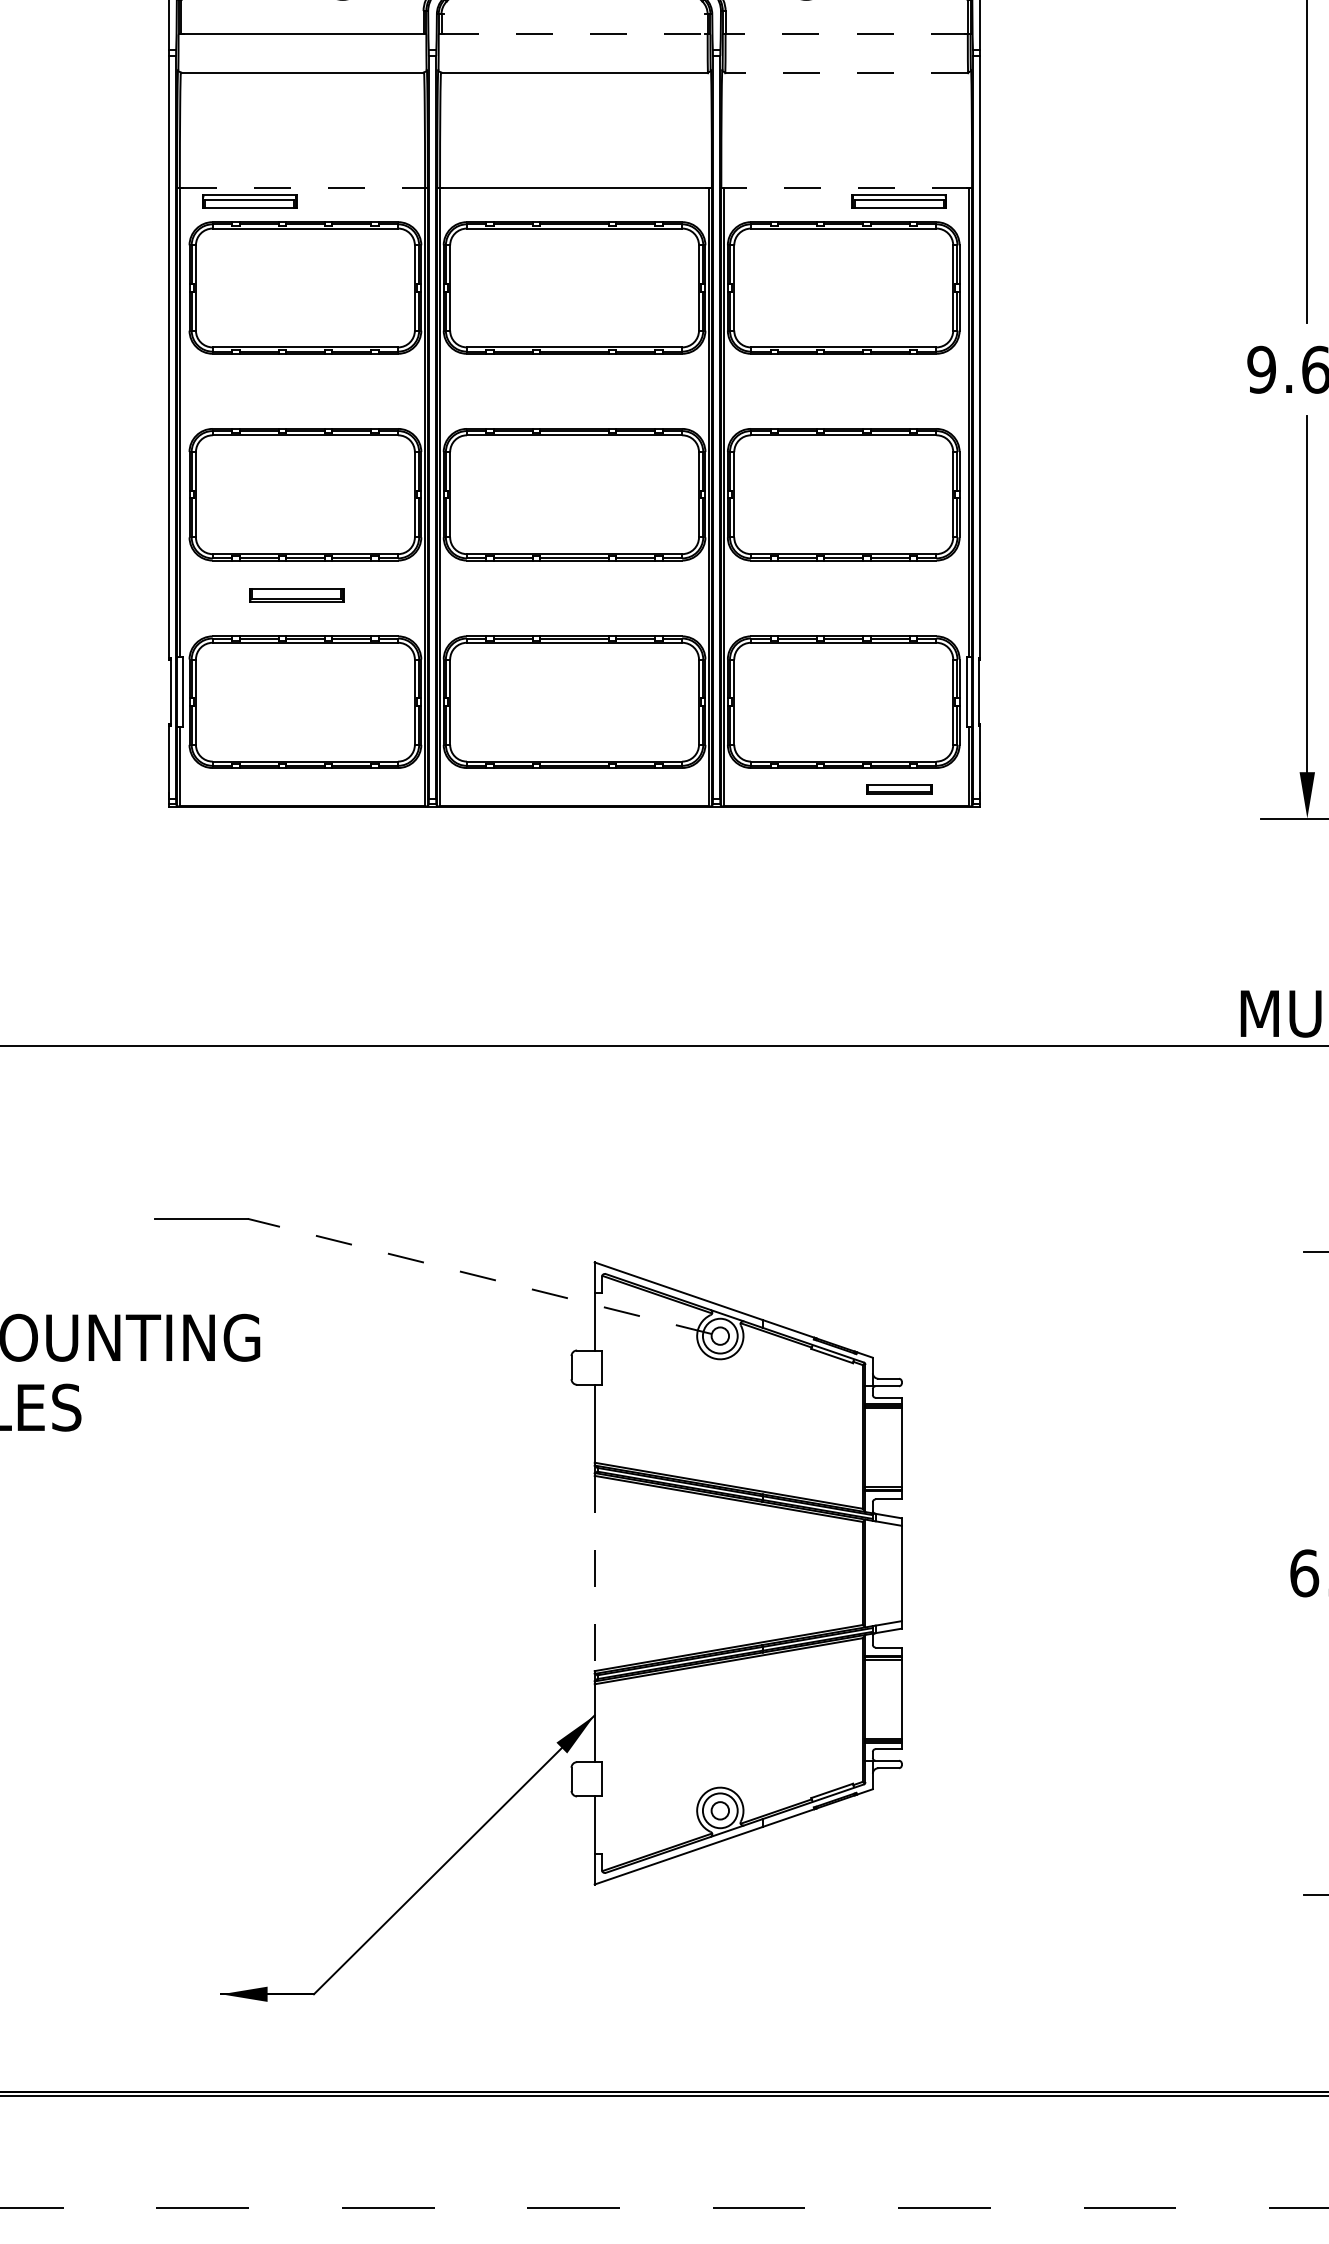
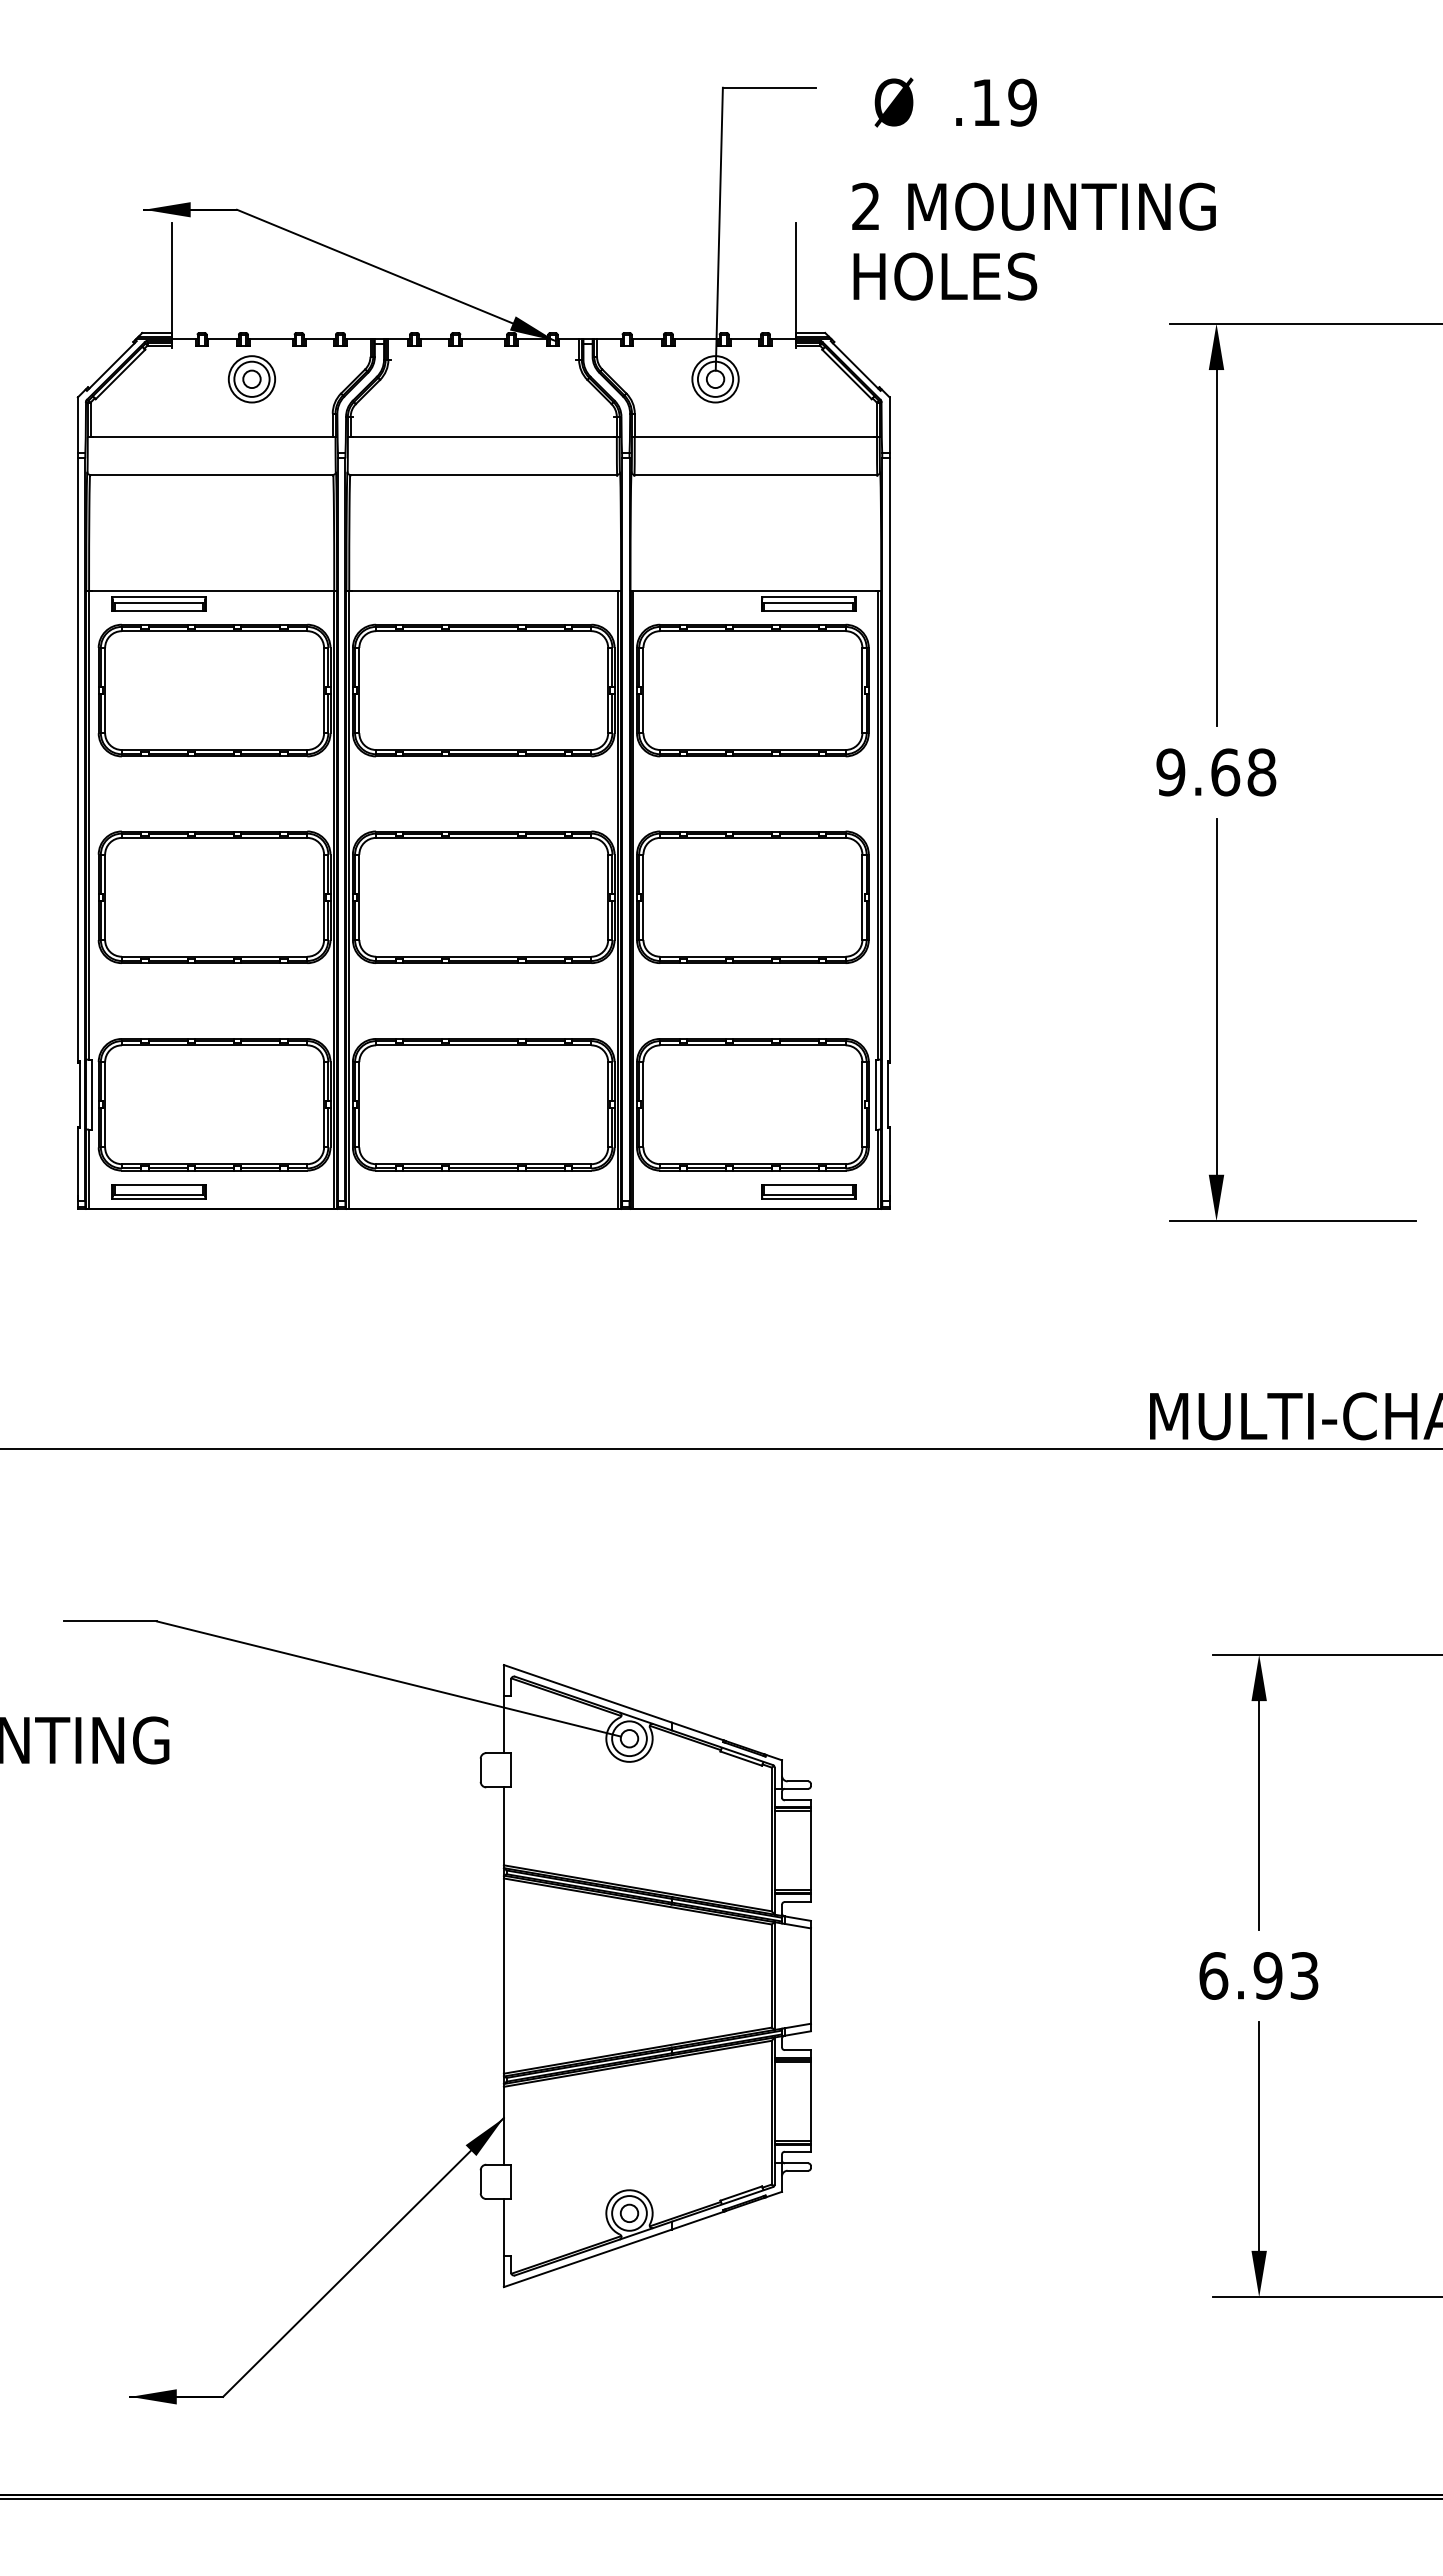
line: (575, 34) -> (484, 437), dashed -> solid
line: (846, 34) -> (755, 437), dashed -> solid
line: (846, 72) -> (755, 475), dashed -> solid
line: (302, 188) -> (211, 591), dashed -> solid
line: (846, 188) -> (755, 591), dashed -> solid
part: (296, 594) -> (158, 1191), moved
part: (899, 788) -> (808, 1191), size x1.43
line: (479, 1275) -> (388, 1678), dashed -> solid
line: (594, 1573) -> (503, 1976), dashed -> solid

